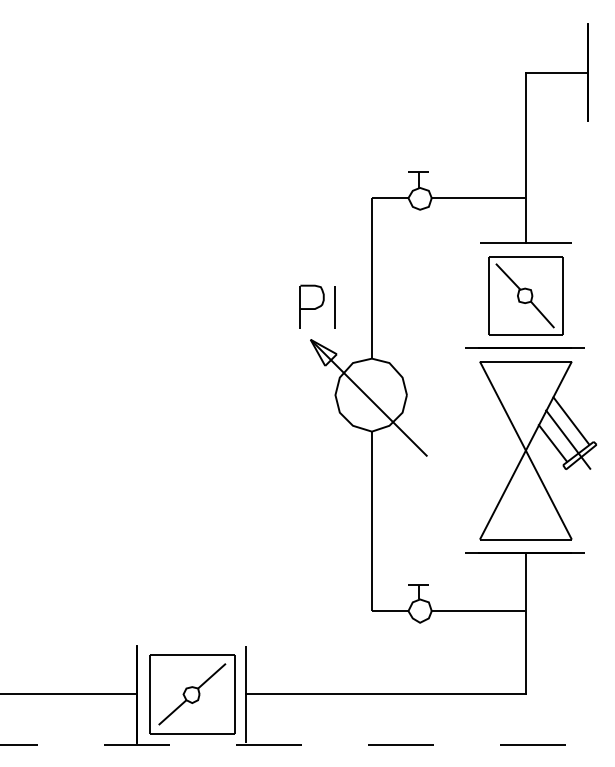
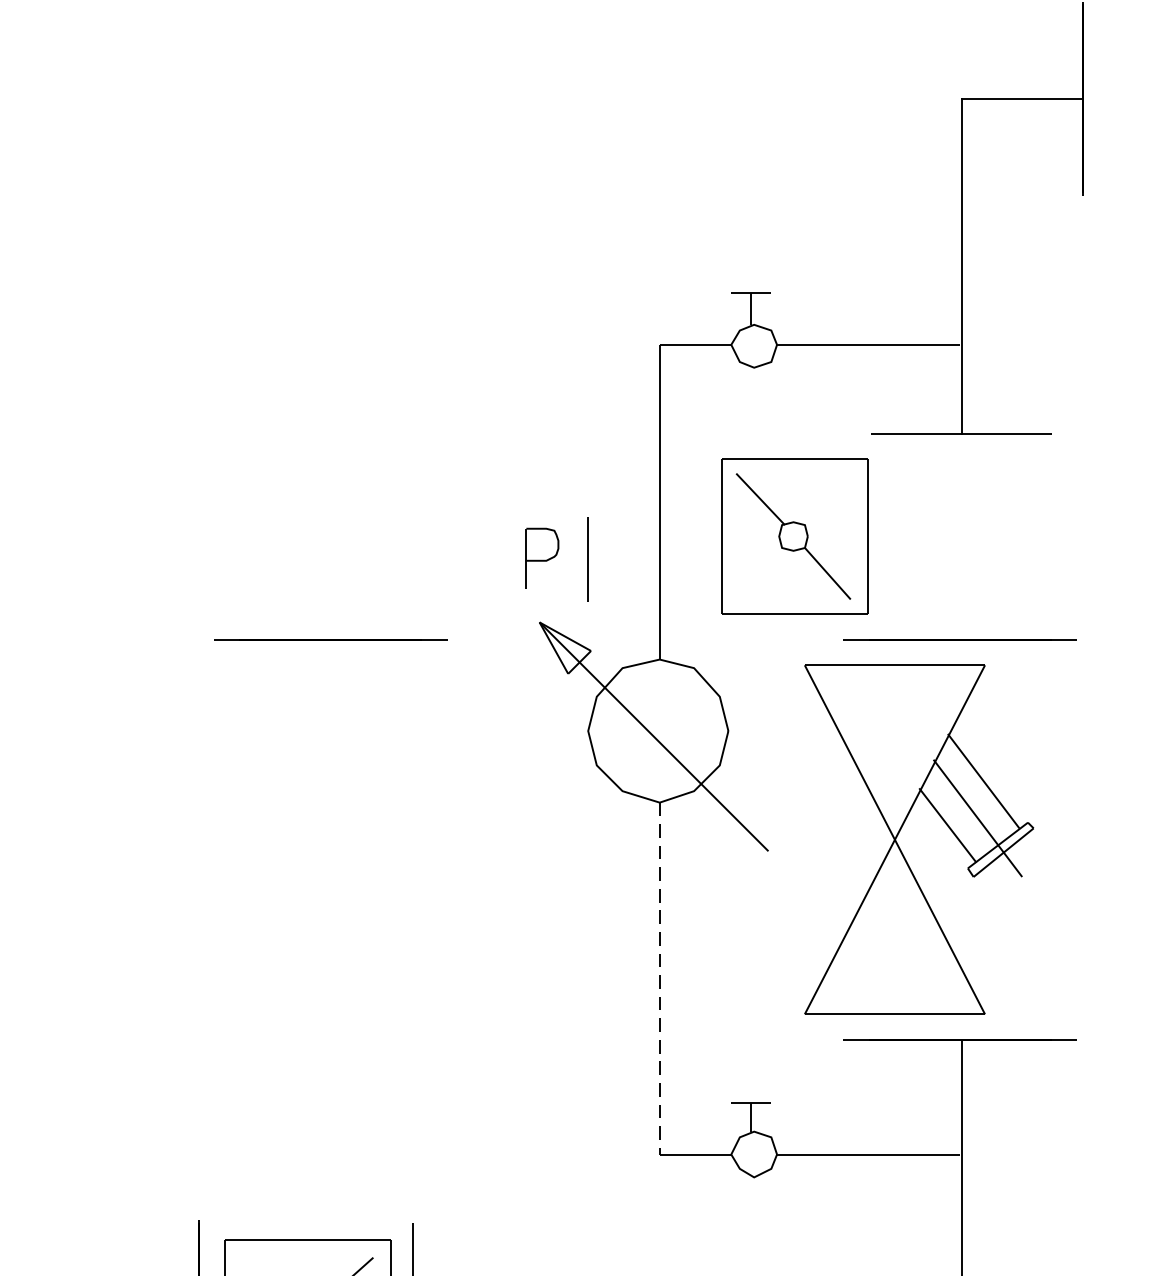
part: (525, 295) -> (794, 535), moved
part: (311, 306) -> (541, 557), size x0.7
line: (203, 347) -> (329, 637), added
part: (529, 446) -> (901, 831), moved
line: (371, 521) -> (658, 978), solid -> dashed

